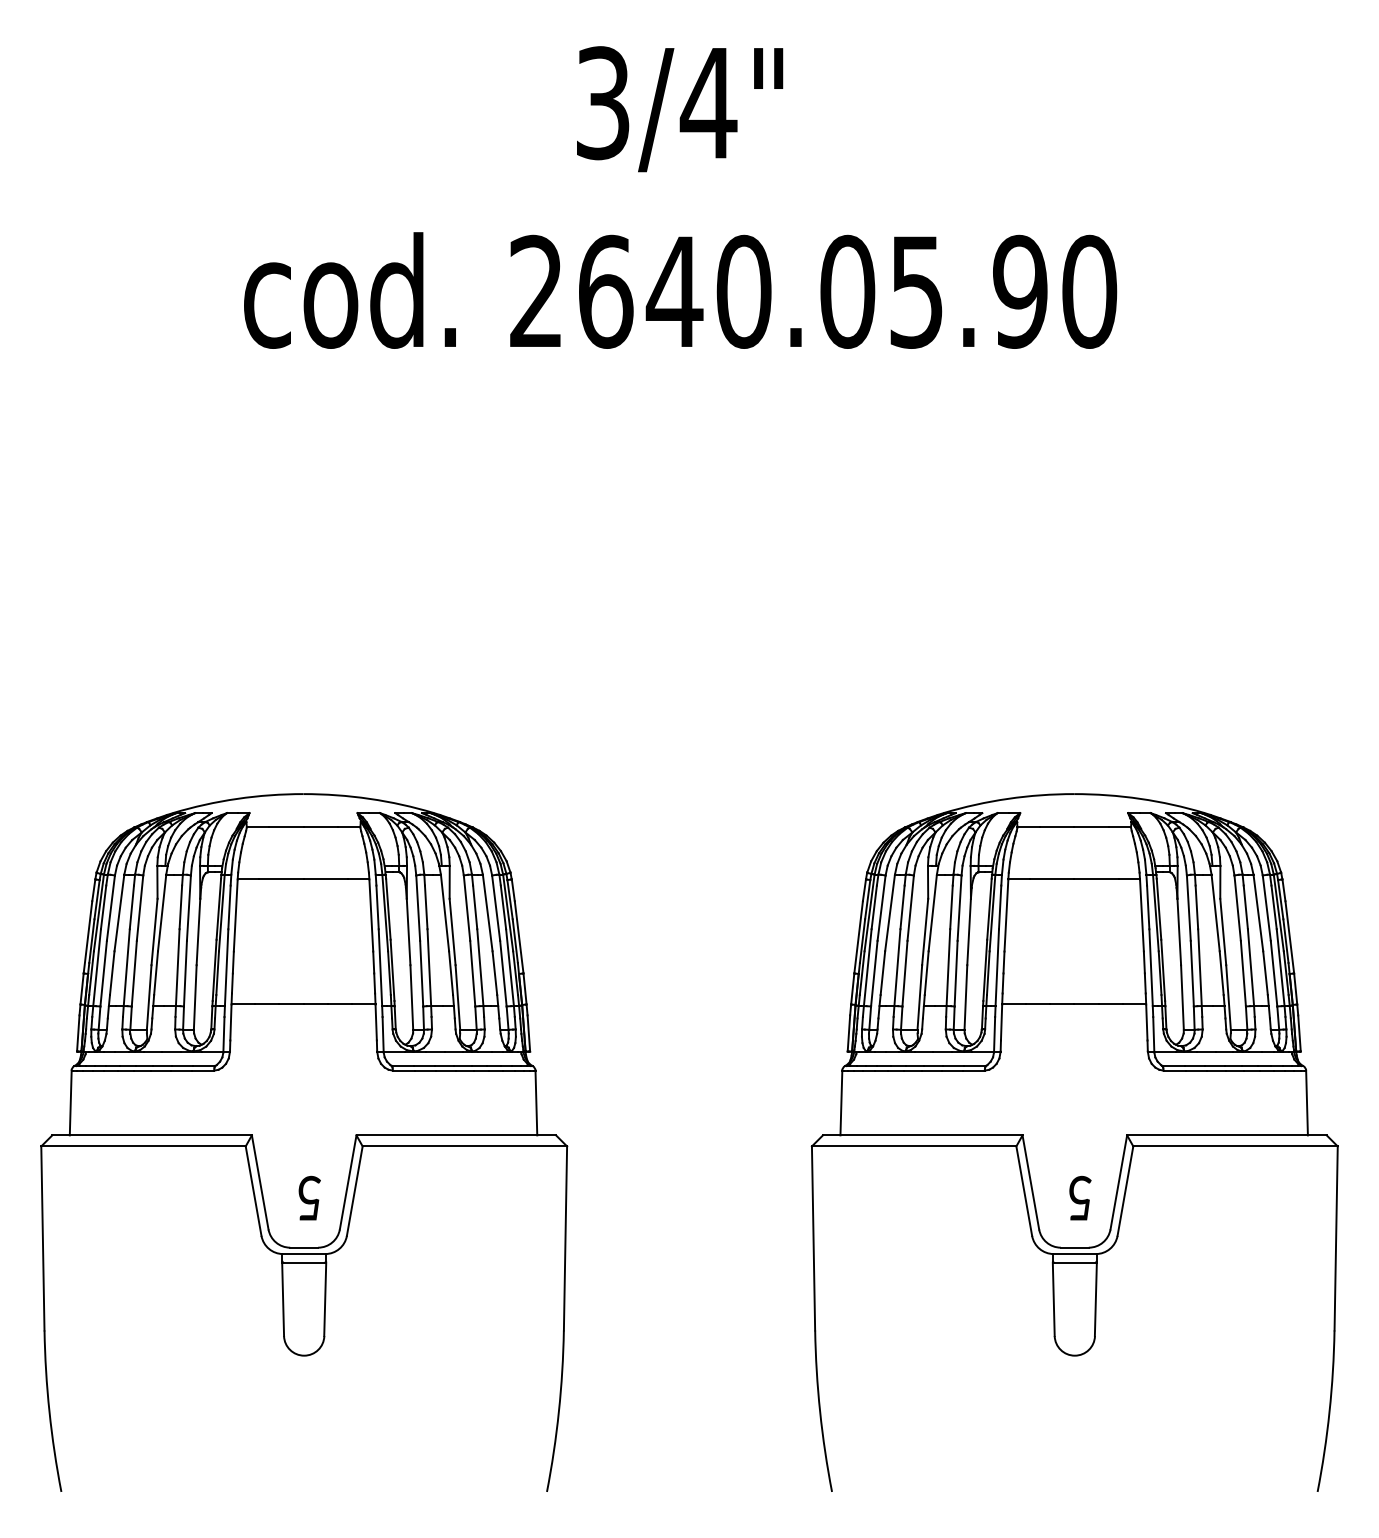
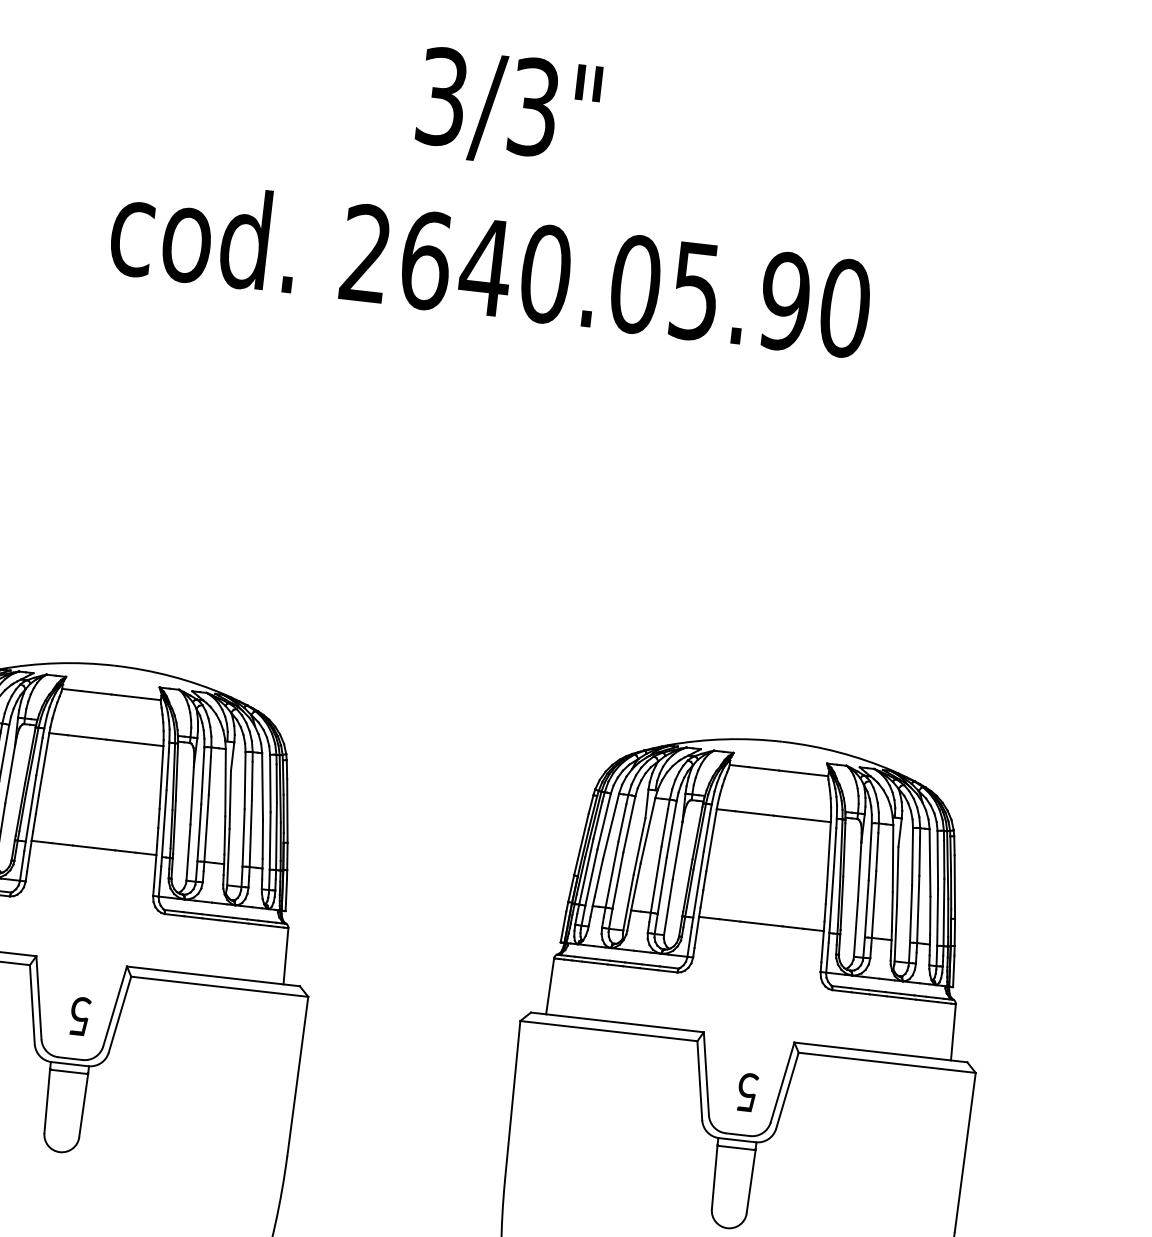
text: (708, 103) -> (533, 107), 3/4" -> 3/3"

